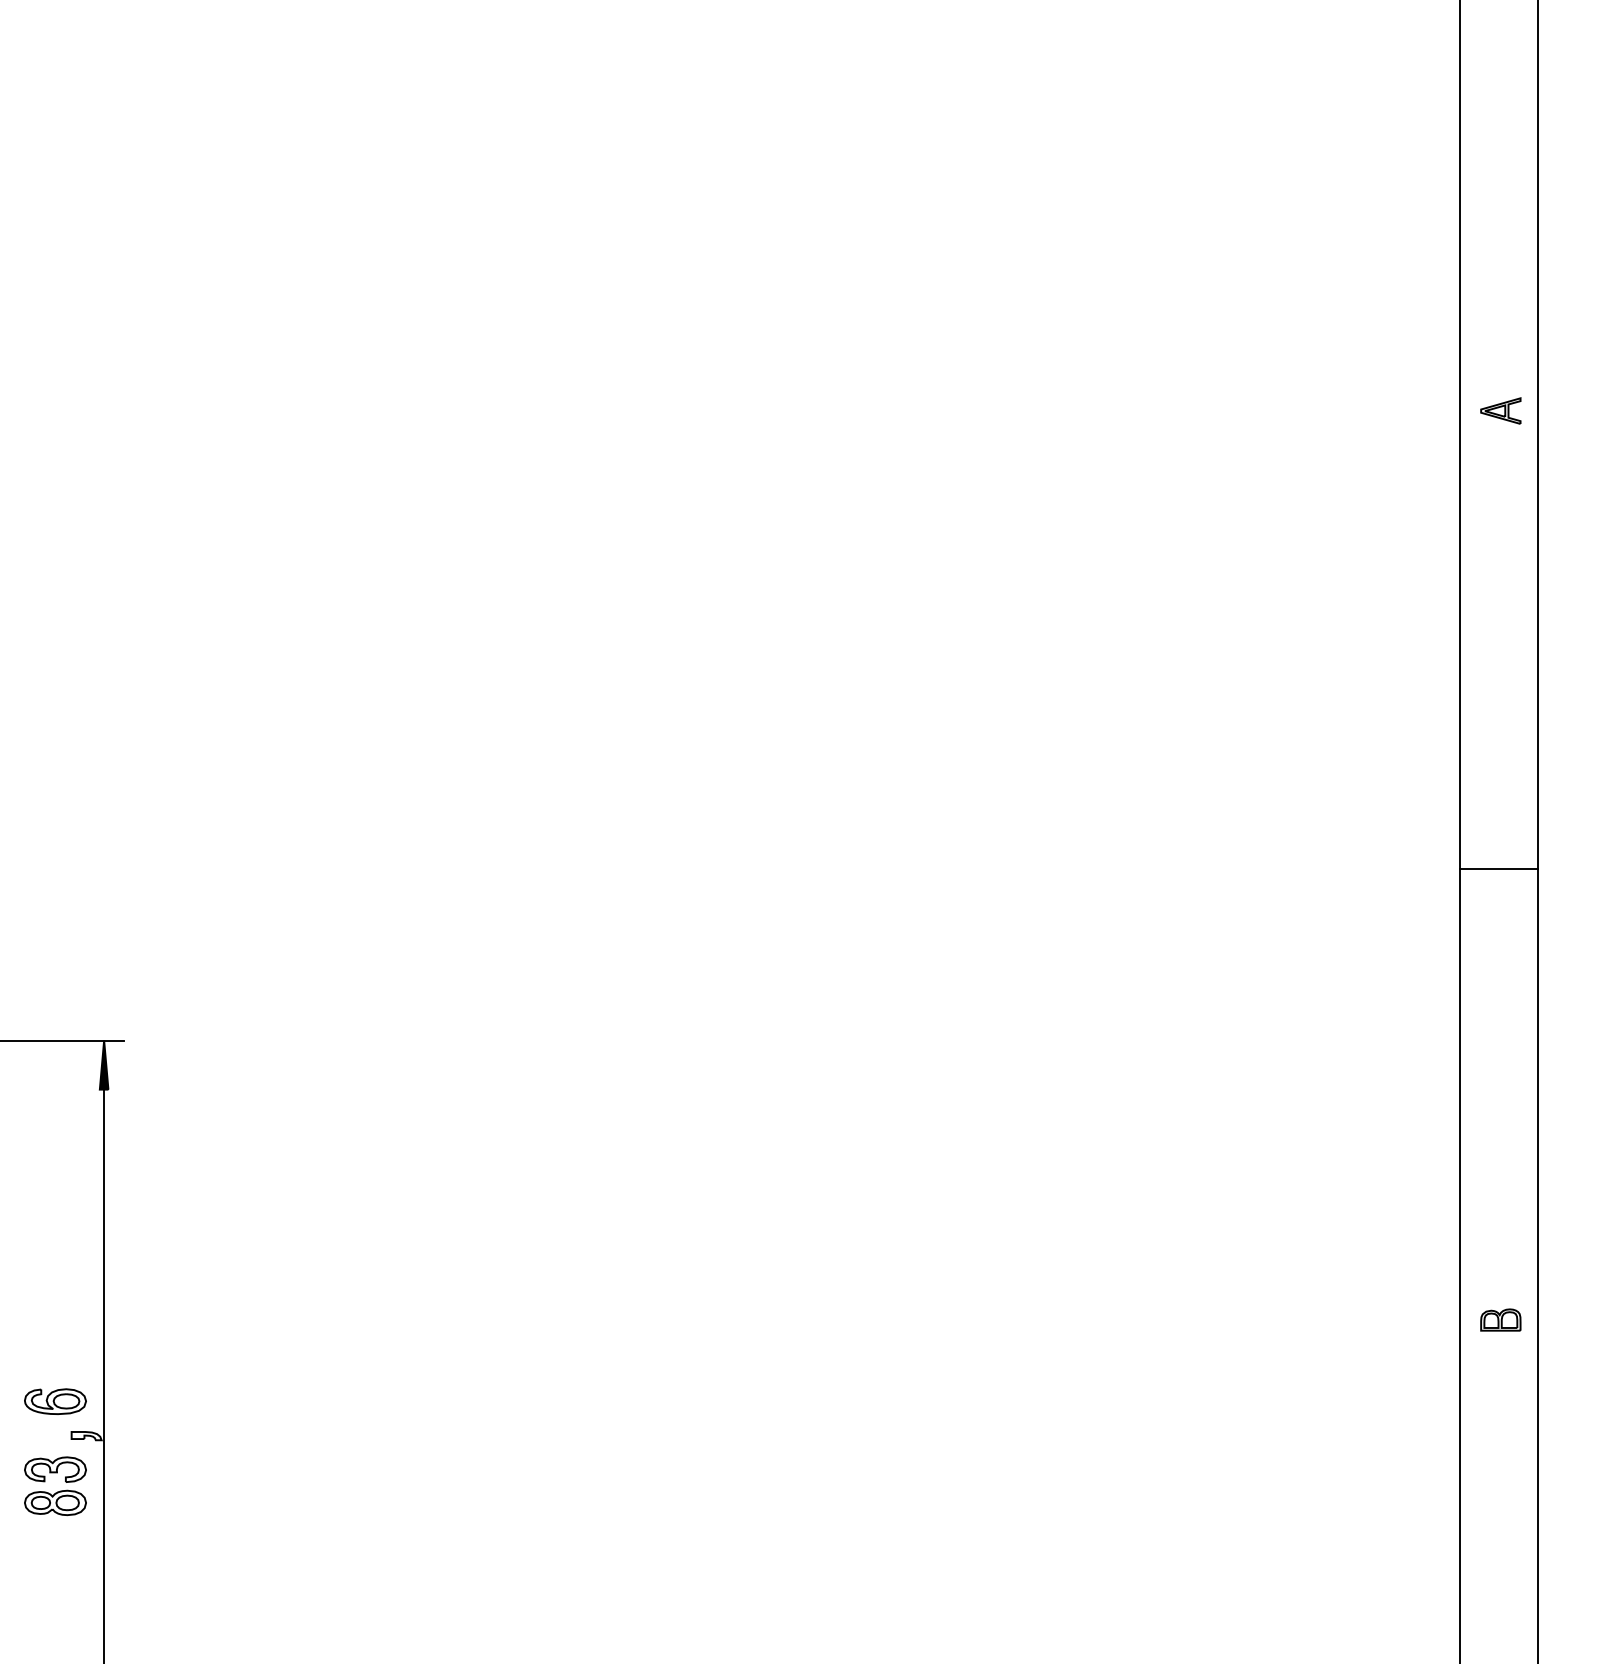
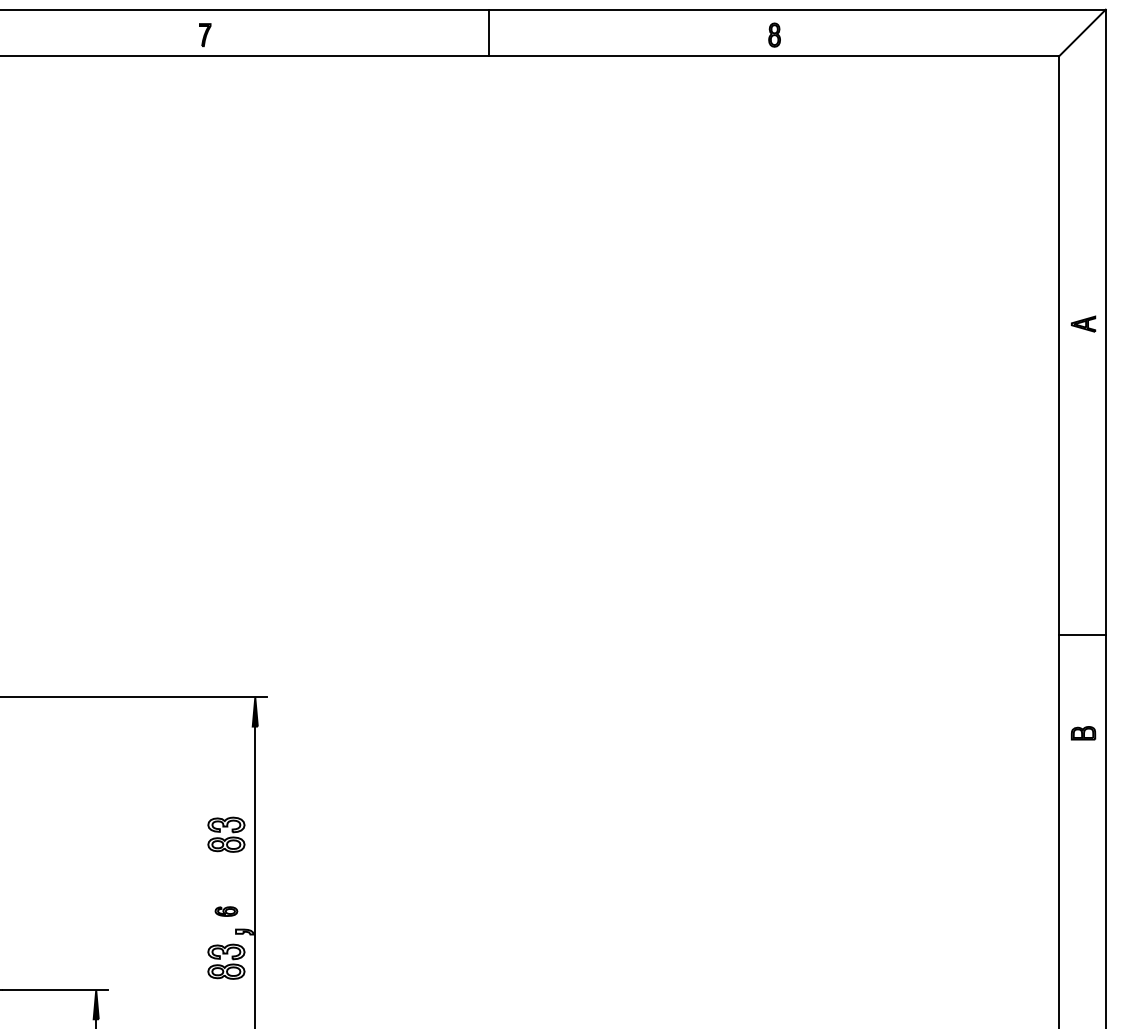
line: (1499, 868) -> (1082, 634), moved
part: (55, 1271) -> (226, 834), added
part: (1500, 1320) -> (1083, 733), moved
part: (55, 1401) -> (226, 911), size x0.6

